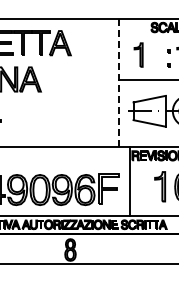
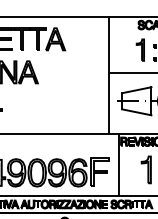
part: (138, 54) -> (140, 49), moved
line: (118, 82) -> (108, 75), dashed -> solid

